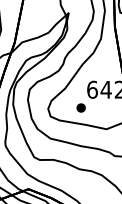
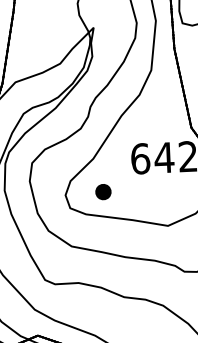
part: (80, 107) -> (102, 191), moved

